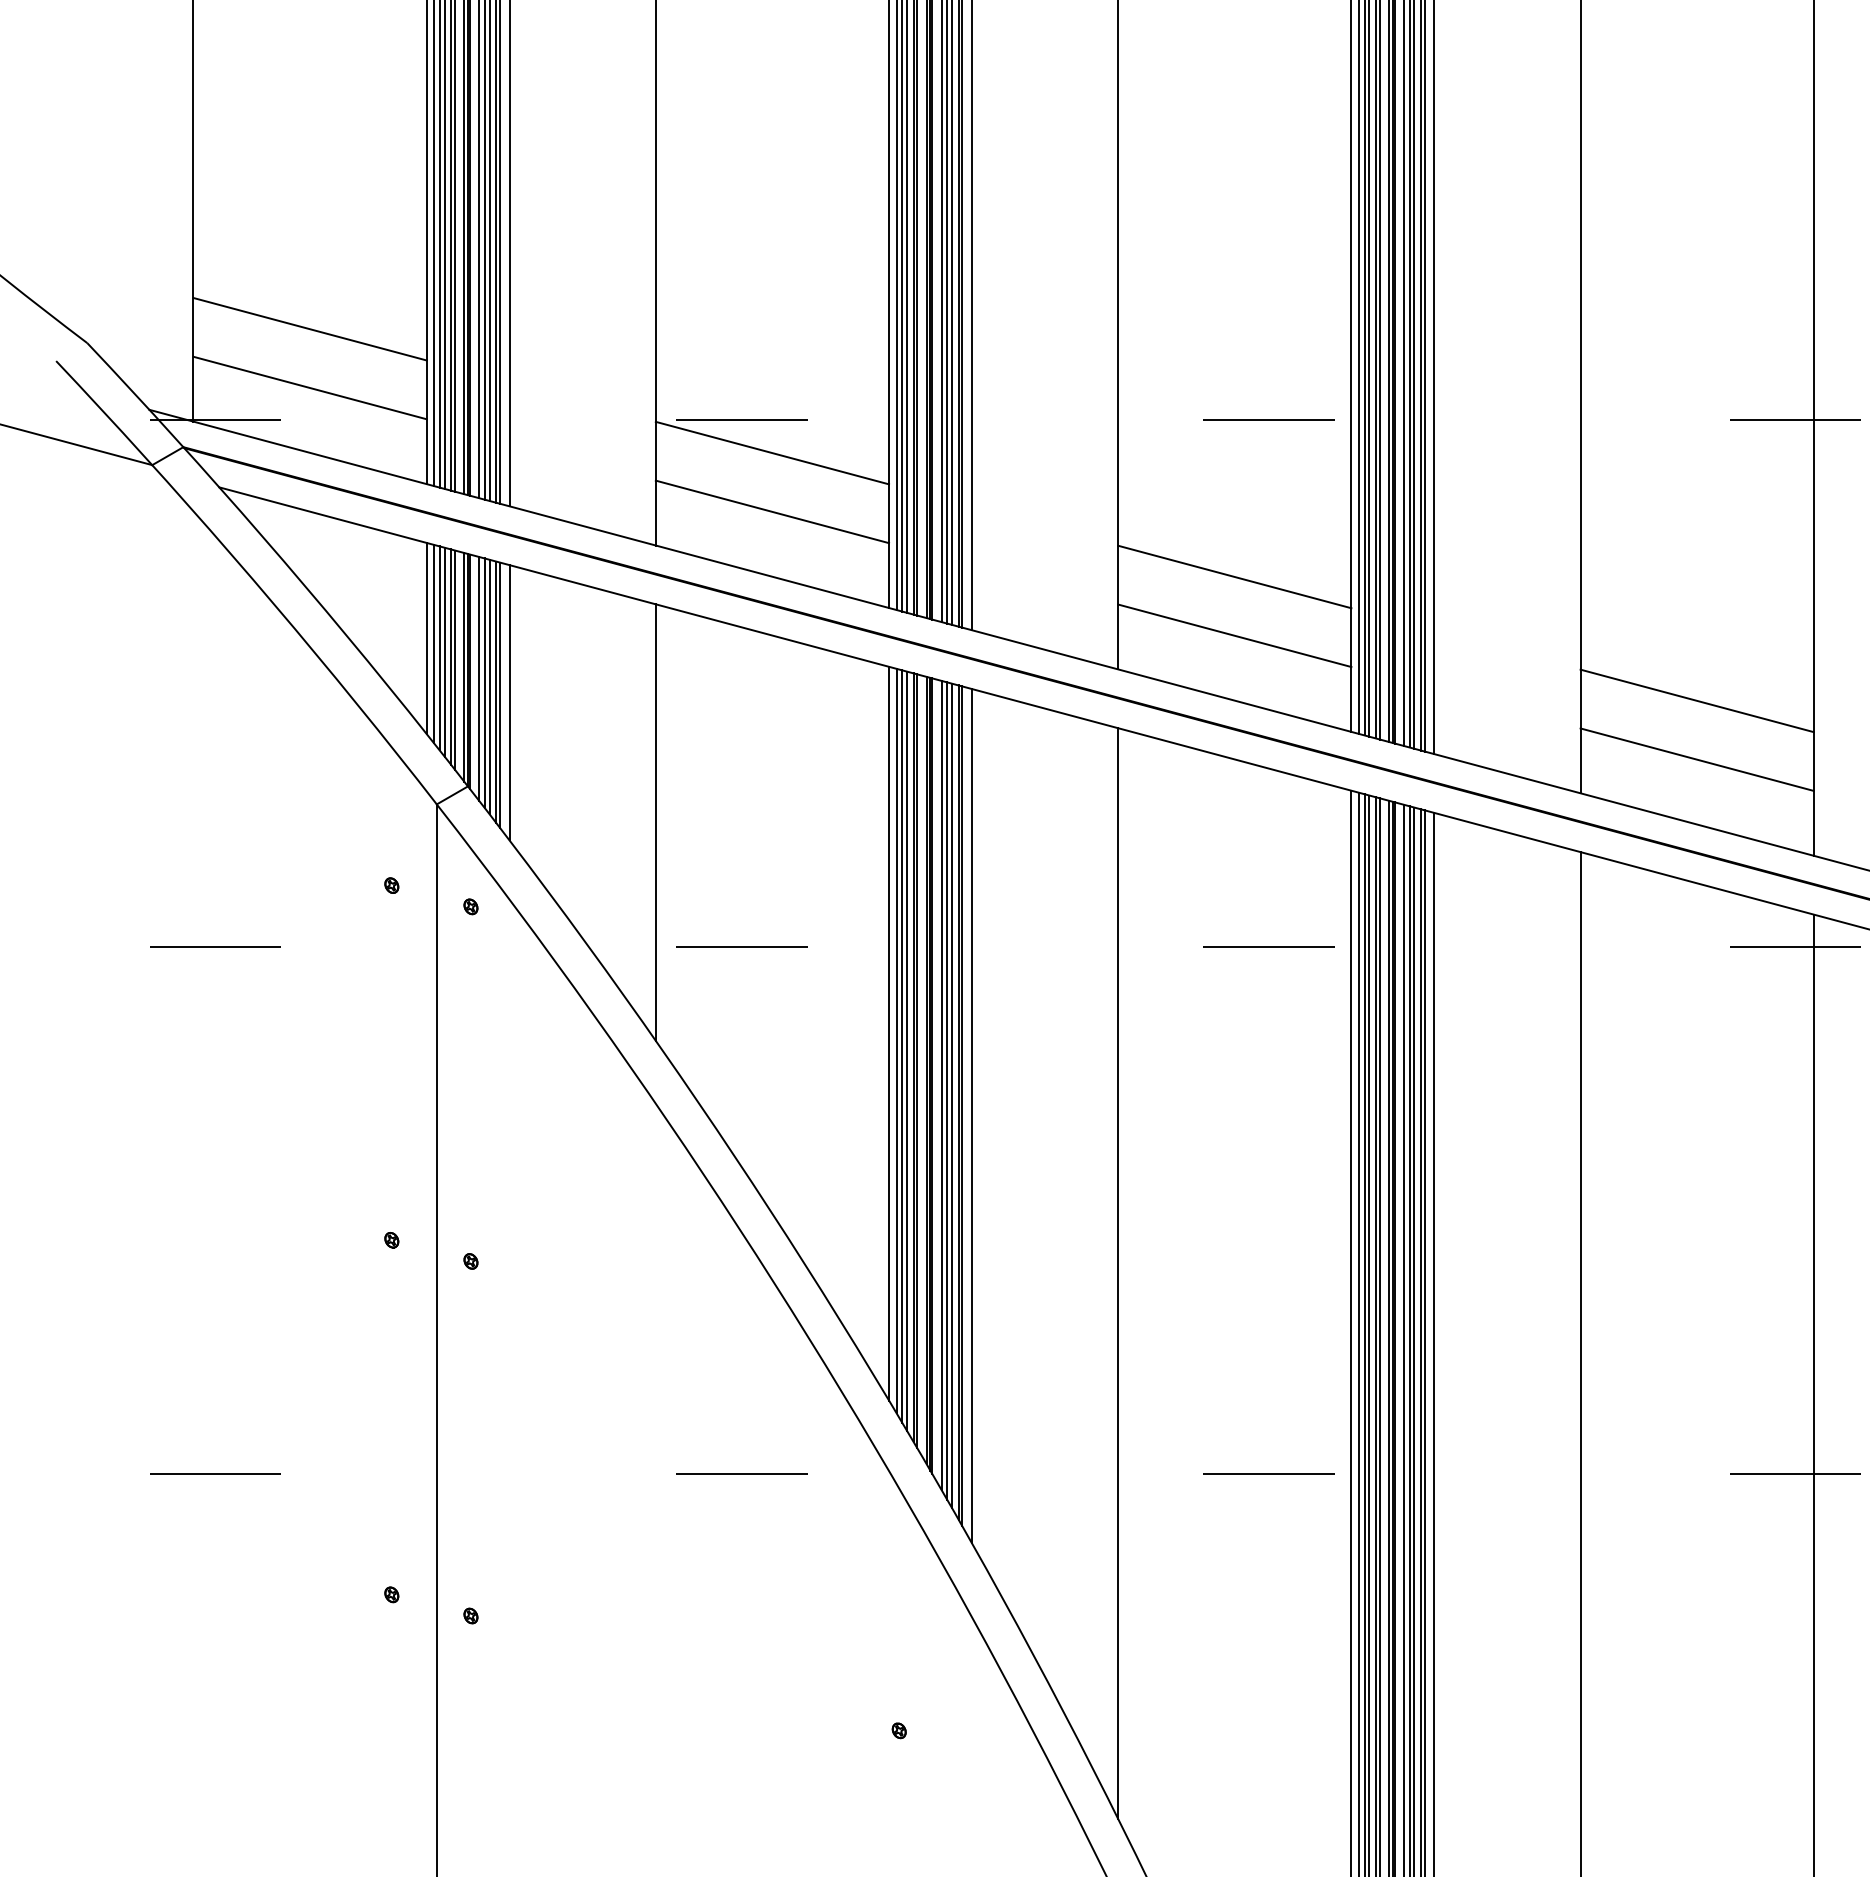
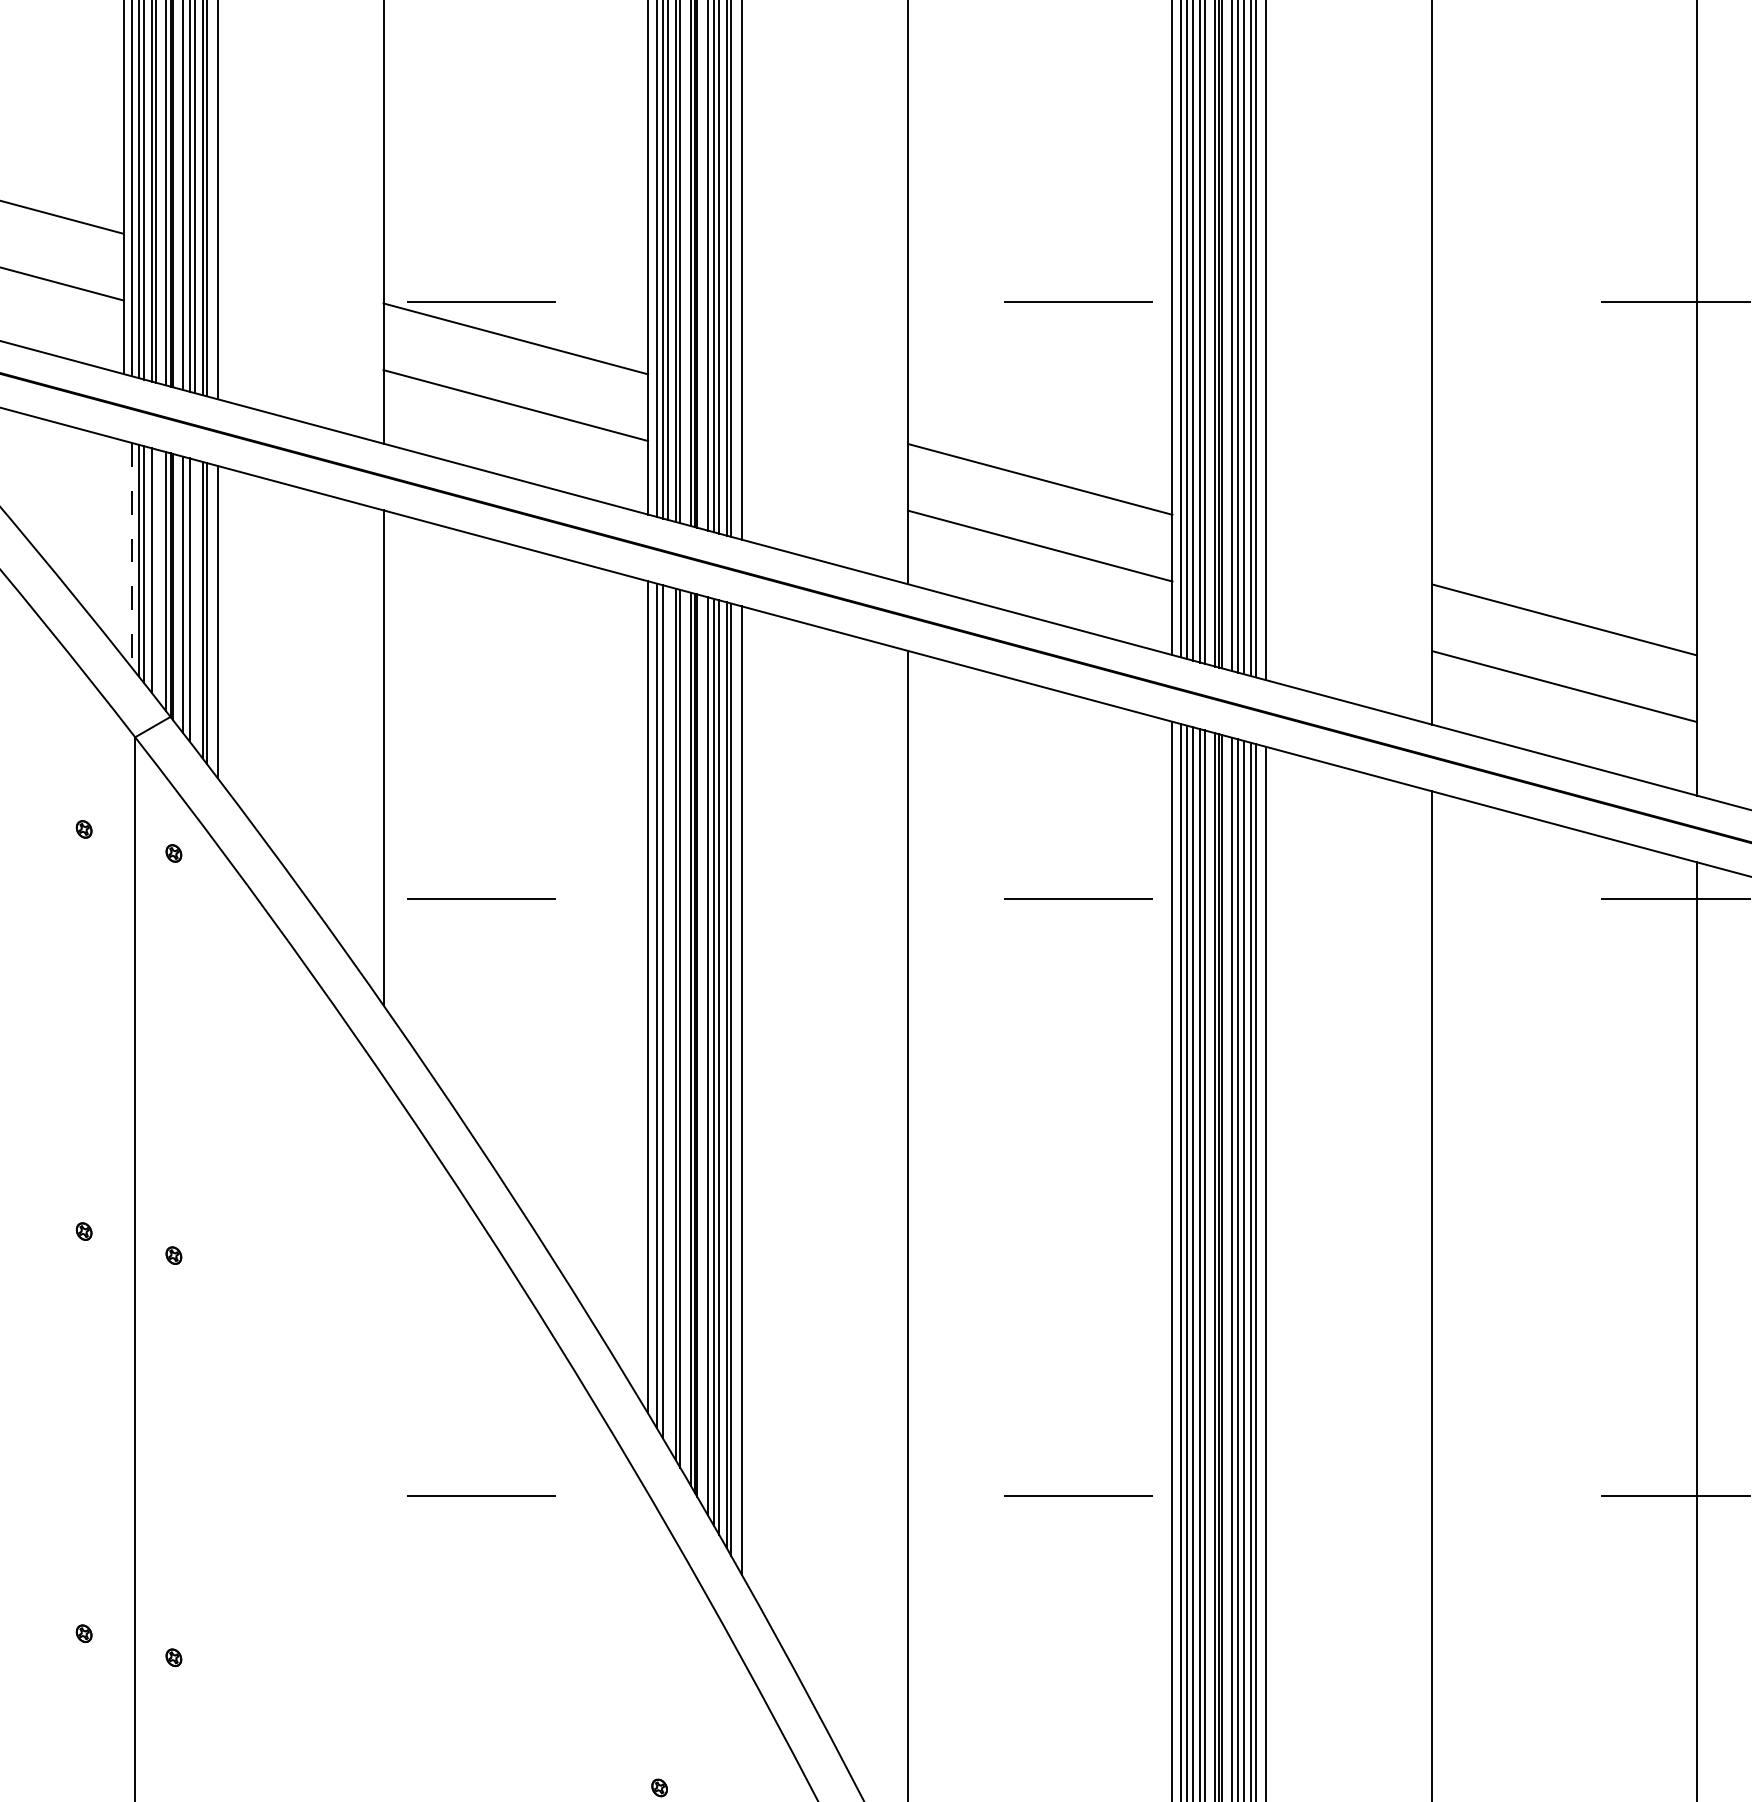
line: (426, 637) -> (123, 548), removed
line: (434, 644) -> (132, 555), solid -> dashed
line: (455, 659) -> (156, 572), removed
line: (489, 686) -> (194, 603), removed
line: (906, 1050) -> (667, 1016), removed

